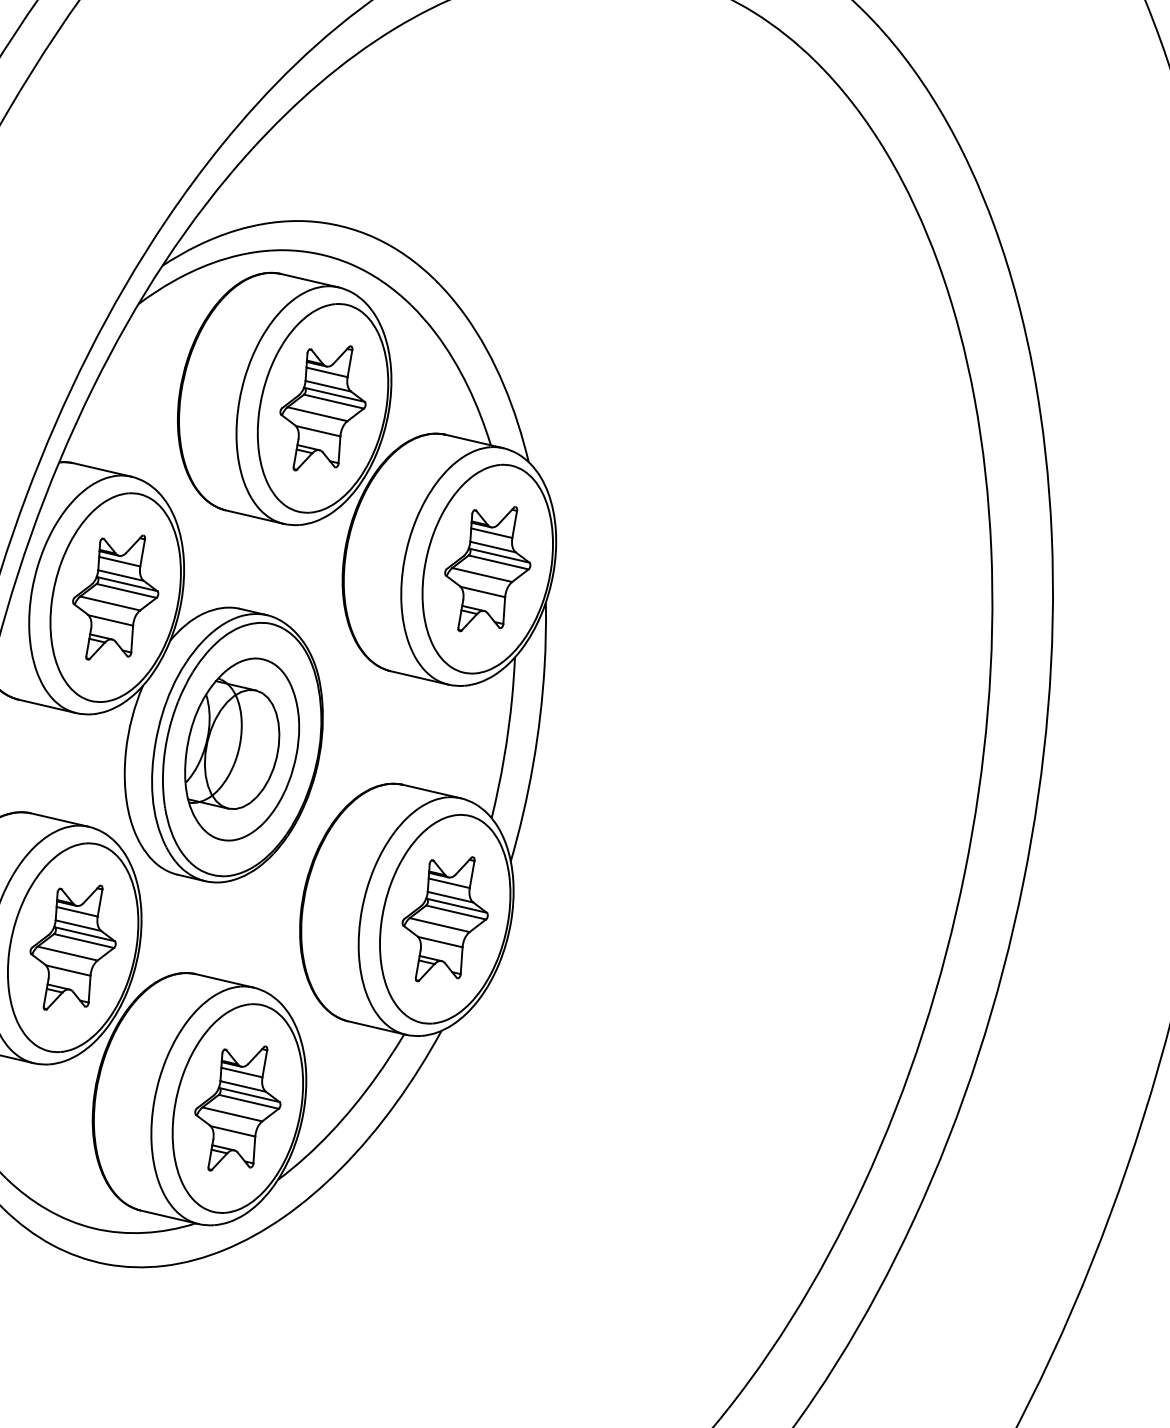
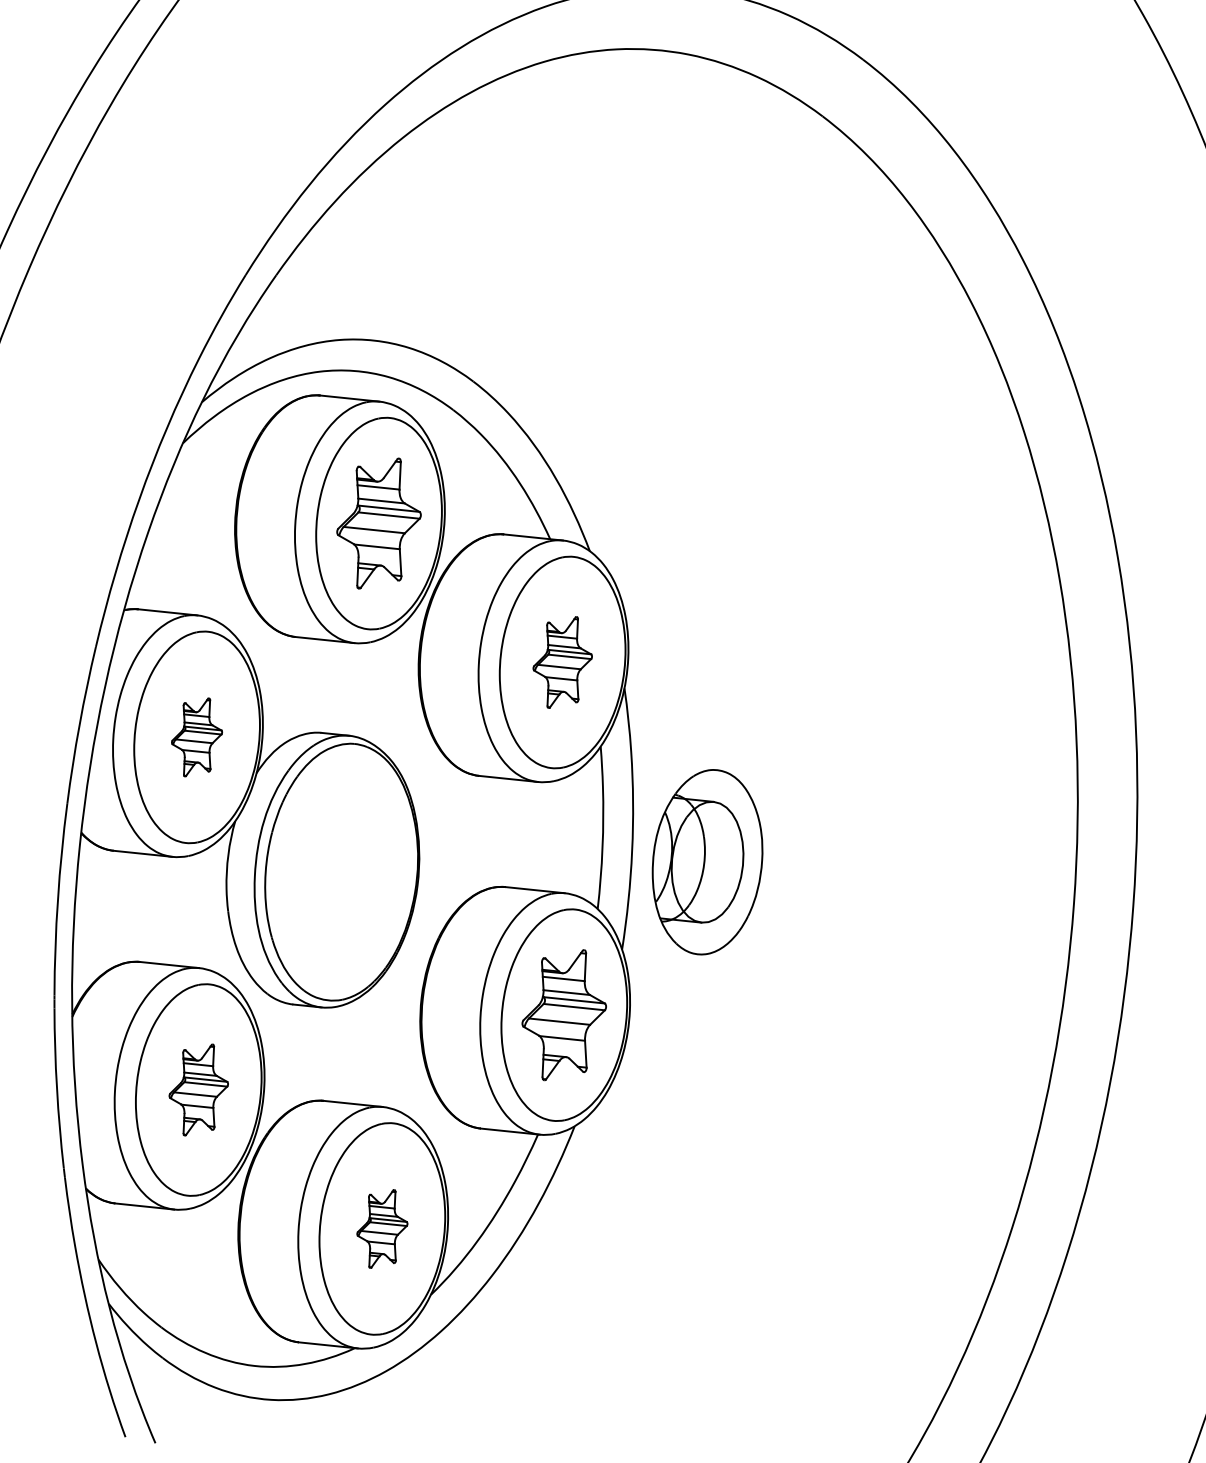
part: (487, 569) -> (562, 662), size x0.7
part: (115, 597) -> (196, 737), size x0.6
part: (242, 749) -> (707, 862), moved
part: (72, 947) -> (198, 1089), size x0.7
part: (238, 1108) -> (382, 1228), size x0.6

